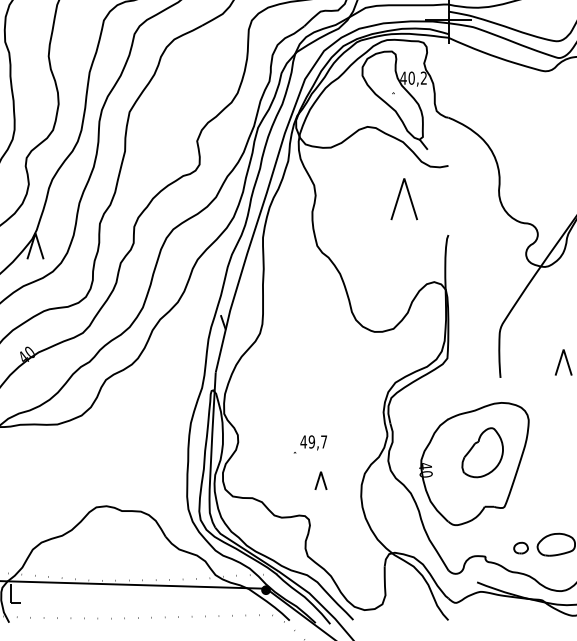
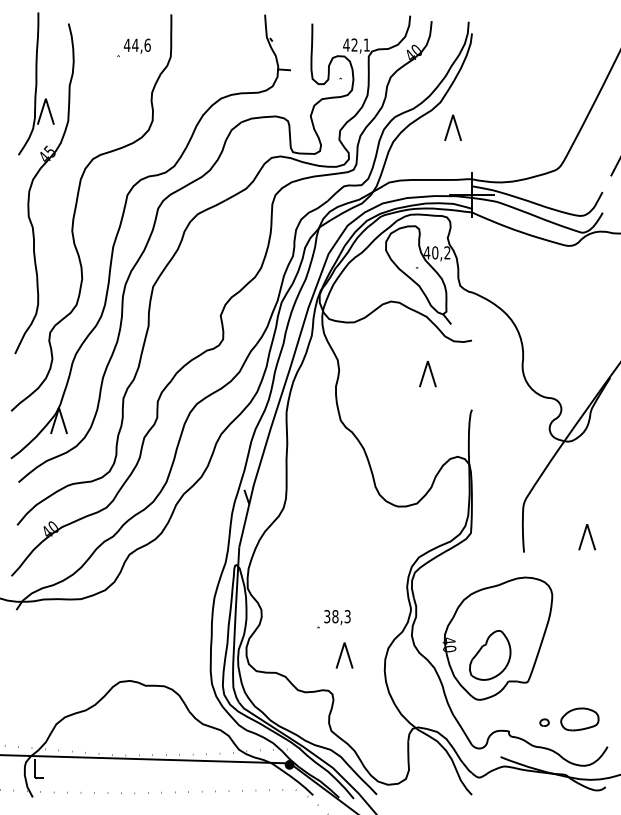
part: (403, 199) -> (427, 374), size x0.62
text: (312, 441) -> (336, 616), 49,7 -> 38,3
part: (482, 452) -> (490, 655), moved
part: (320, 480) -> (344, 655), size x1.43
part: (520, 547) -> (544, 722), size x0.62

